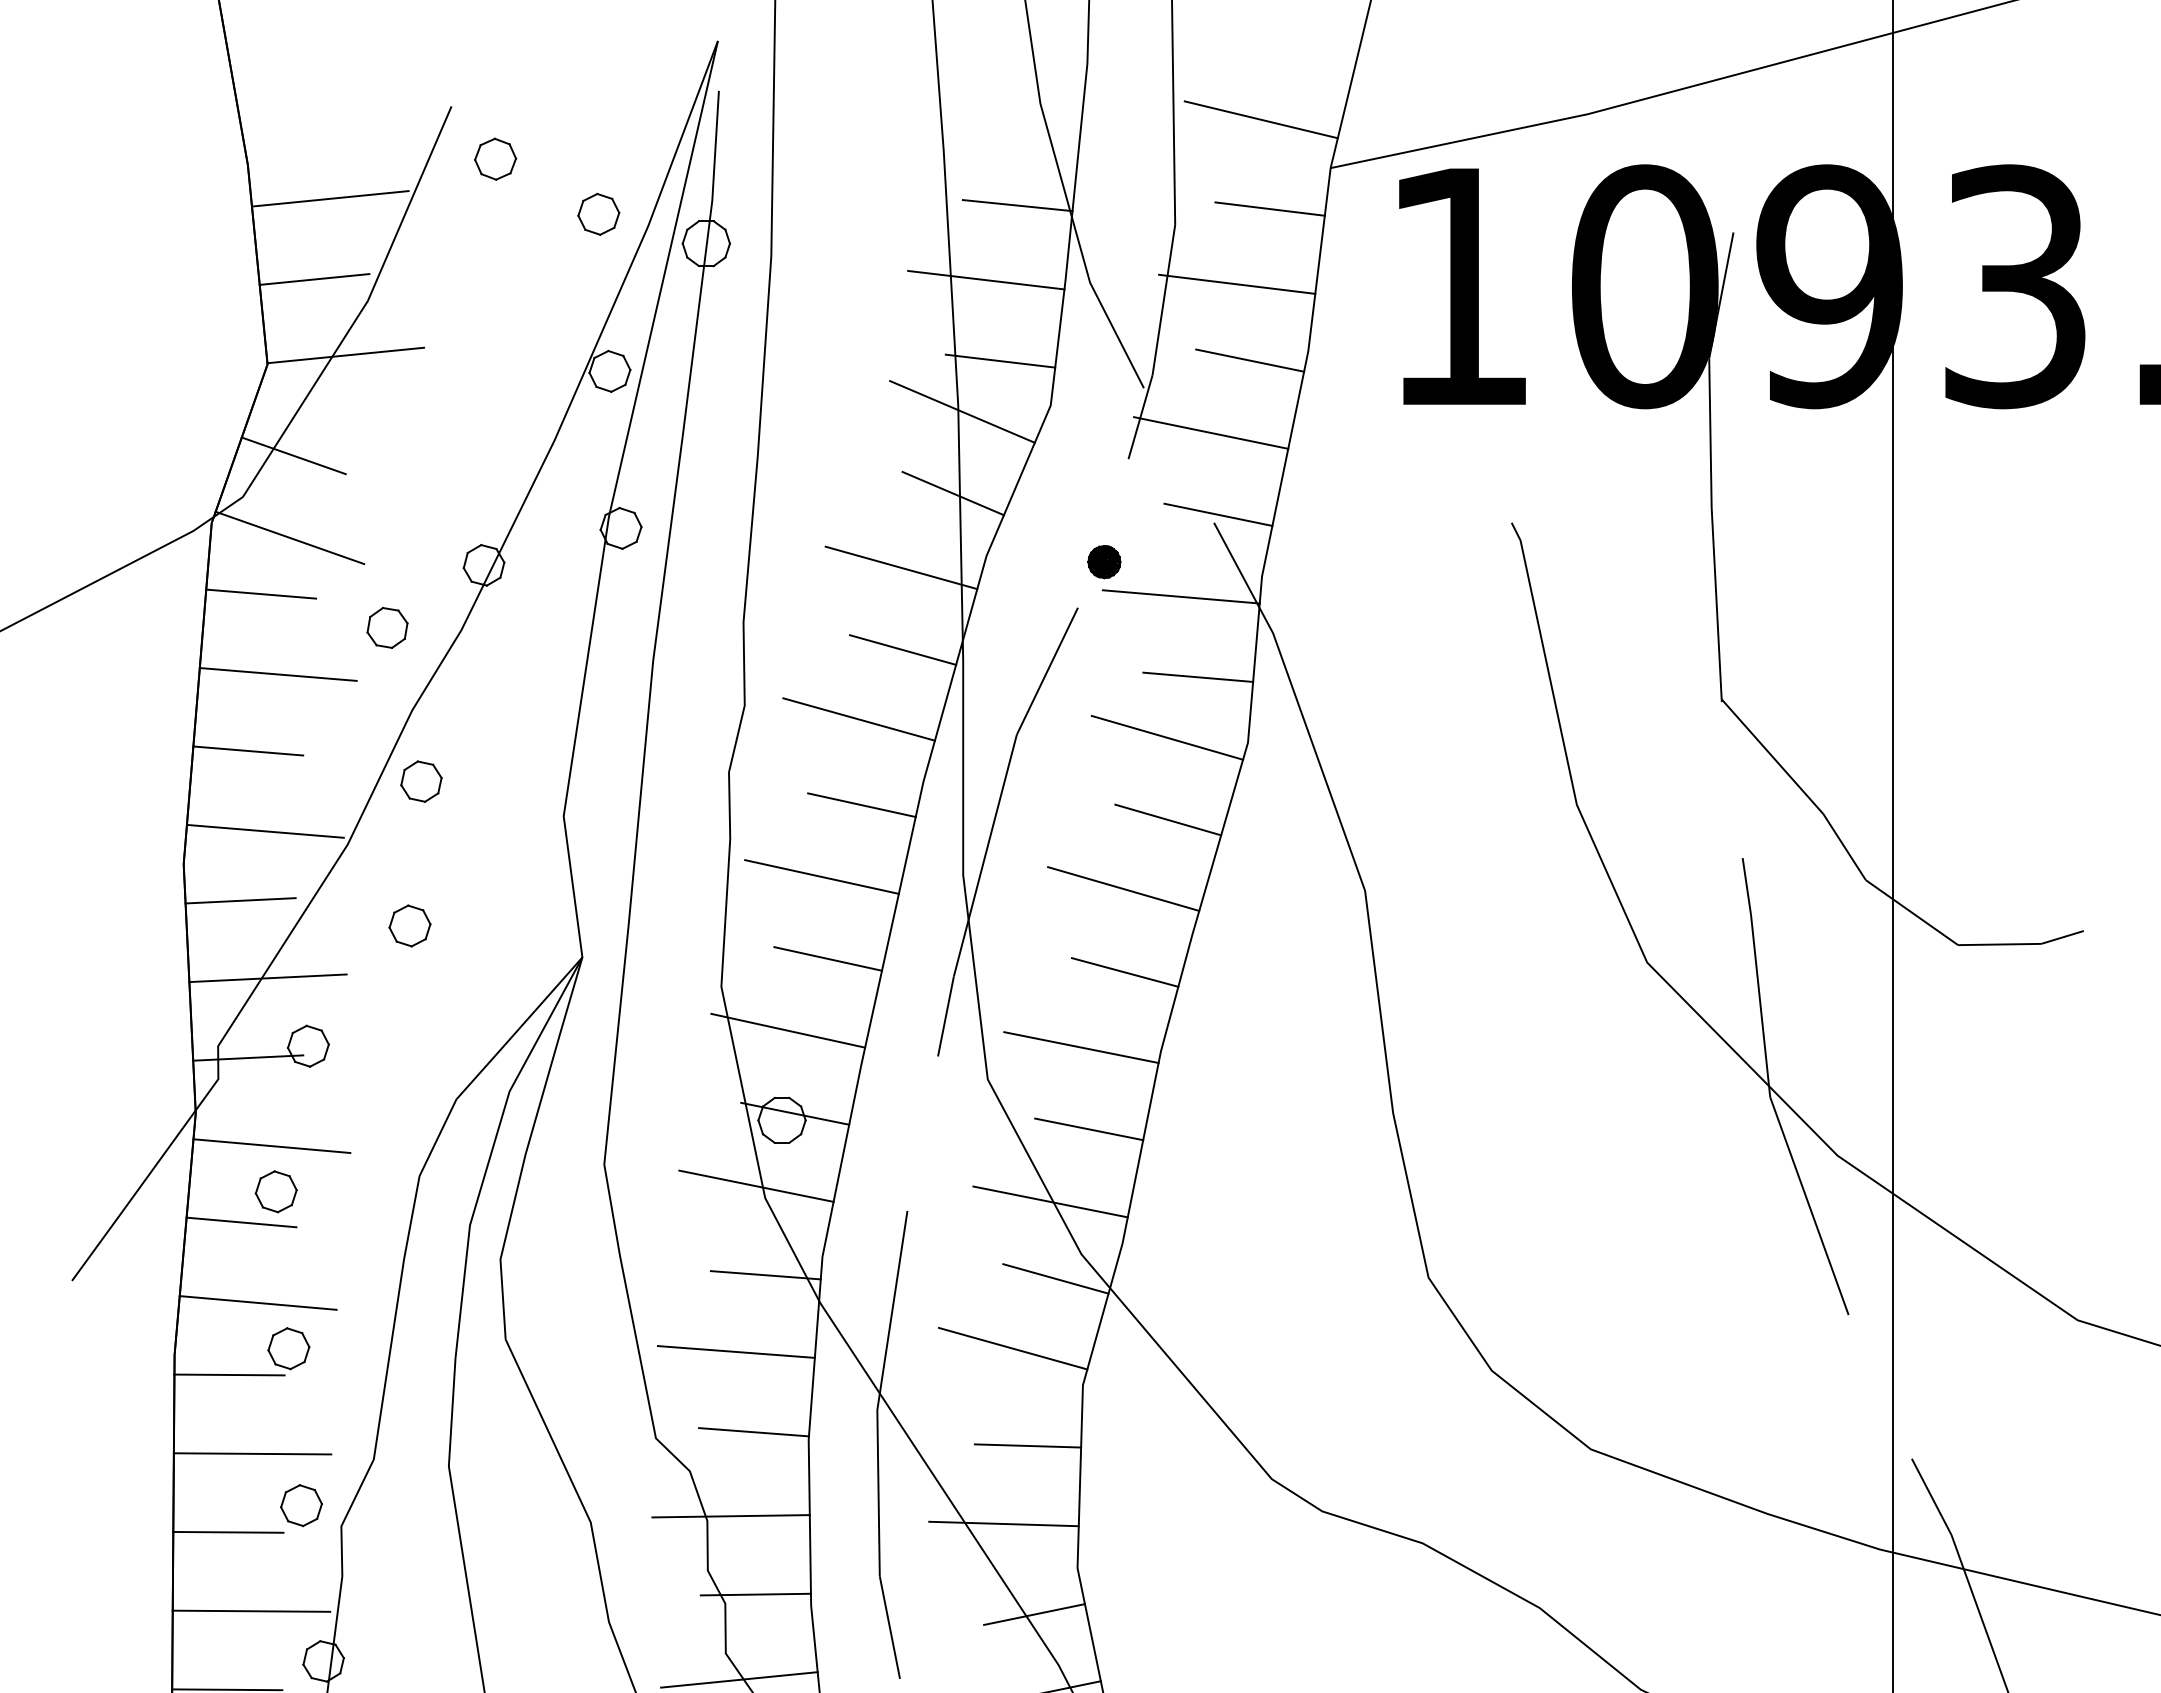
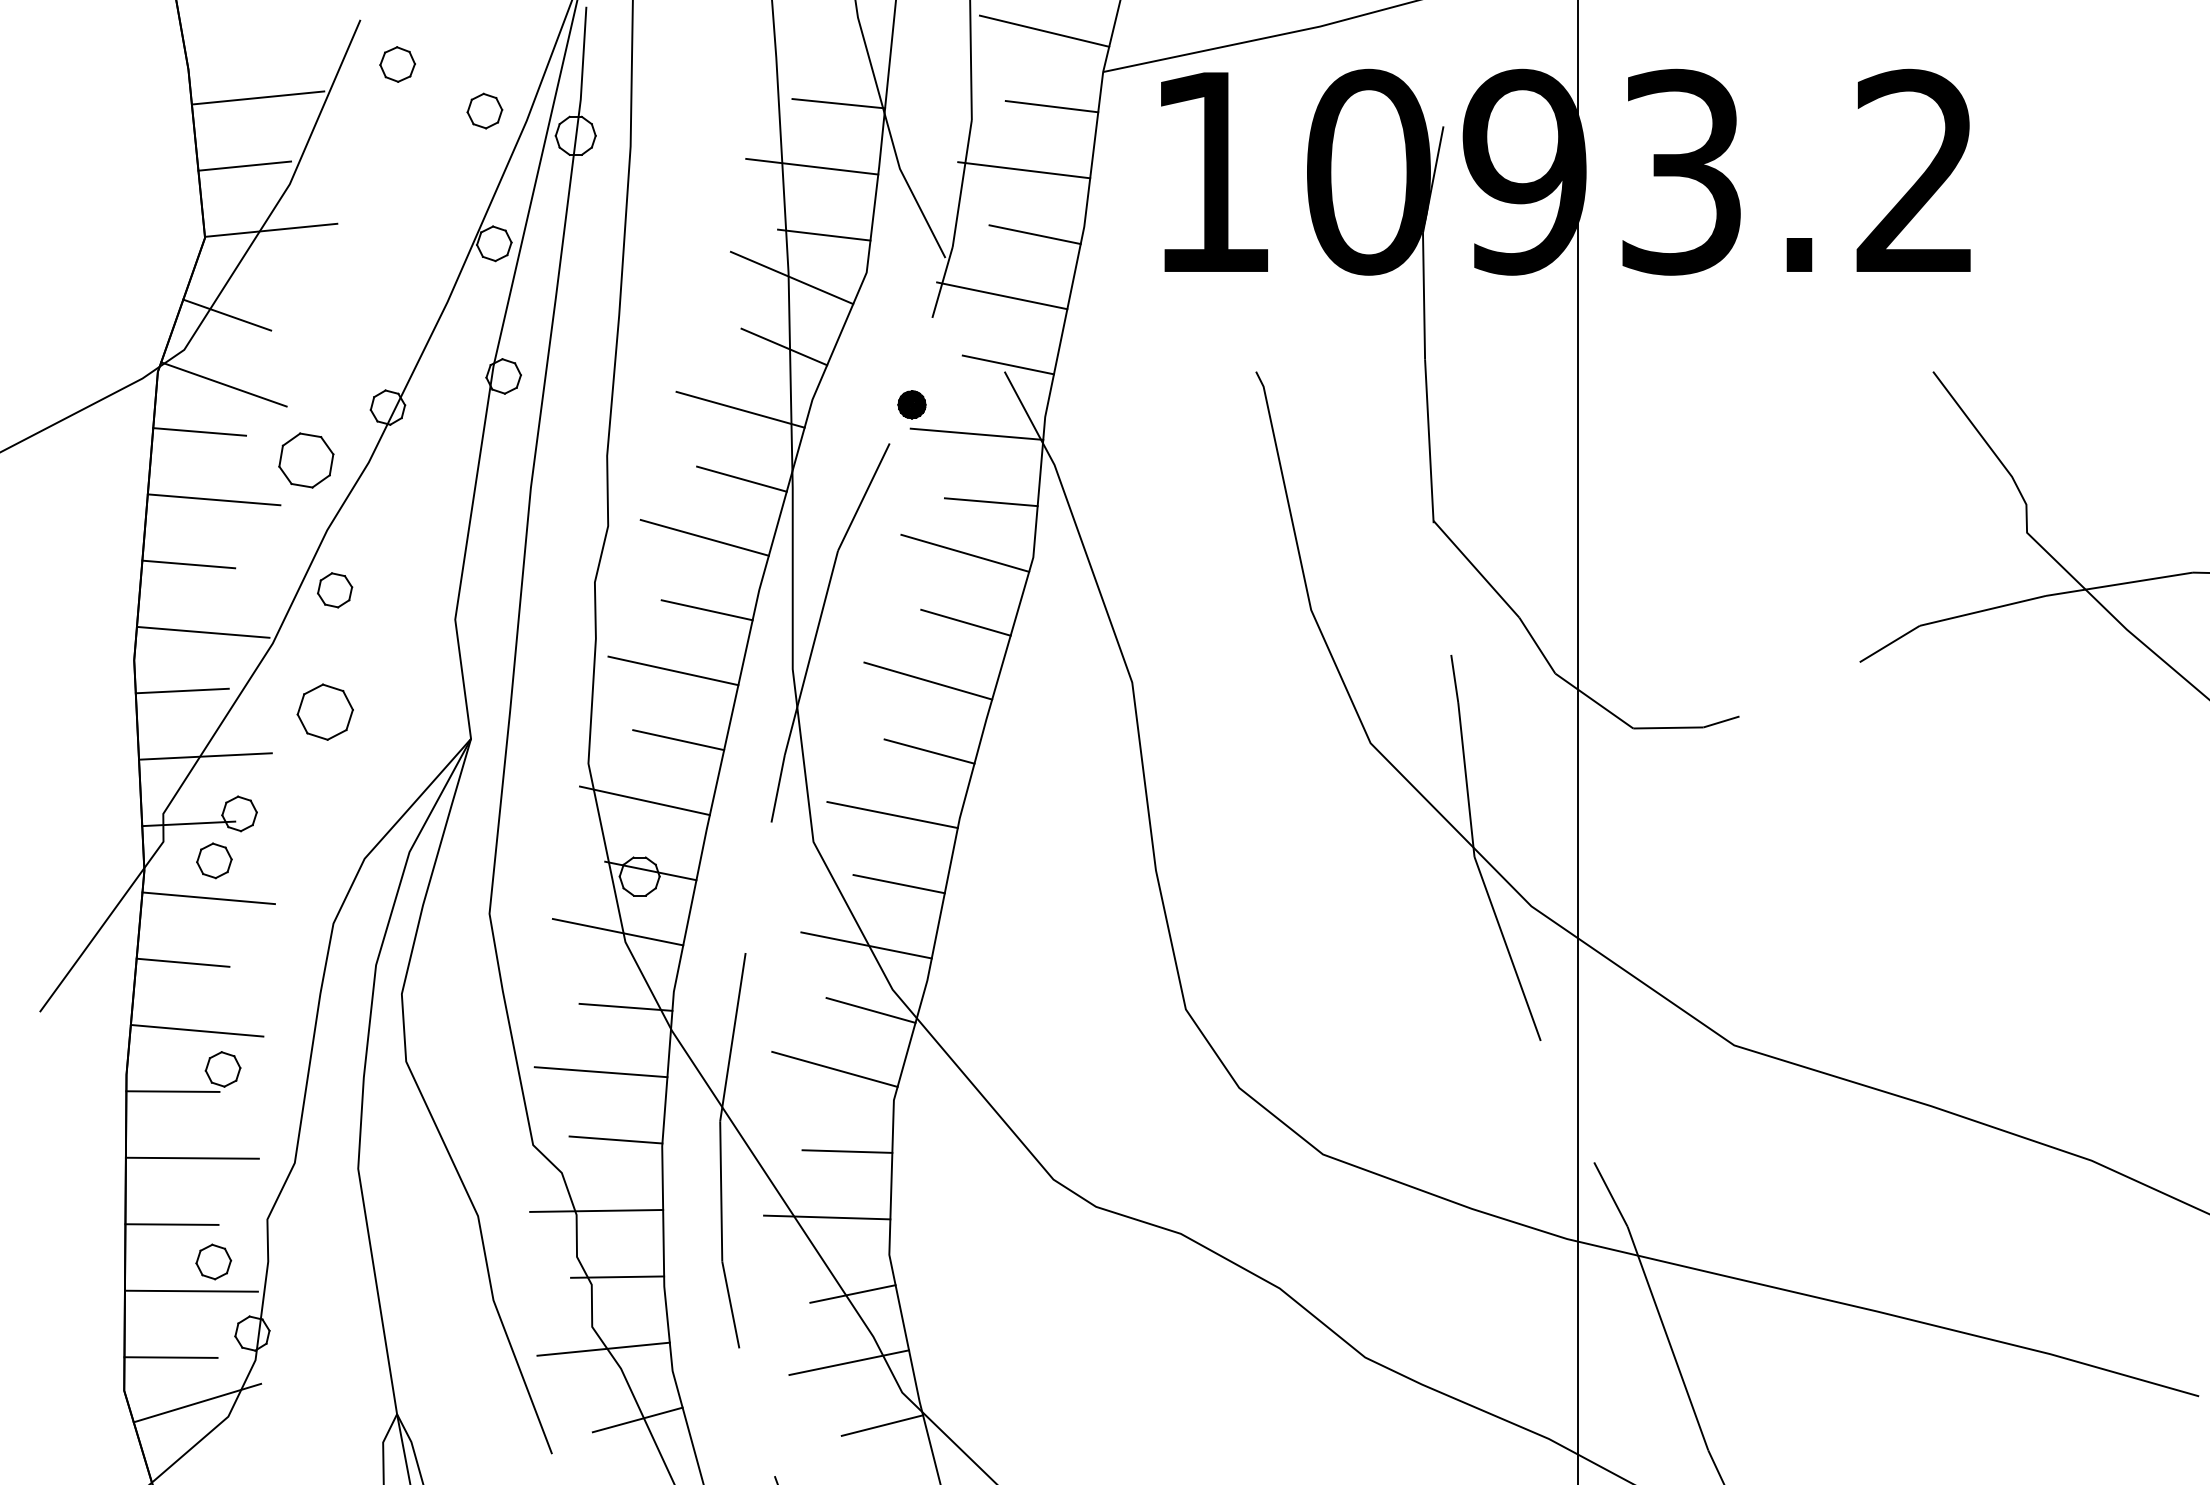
part: (387, 627) -> (306, 460), size x1.6
part: (410, 926) -> (325, 712), size x1.6
part: (276, 1191) -> (214, 860), moved
part: (301, 1505) -> (213, 1261), moved

